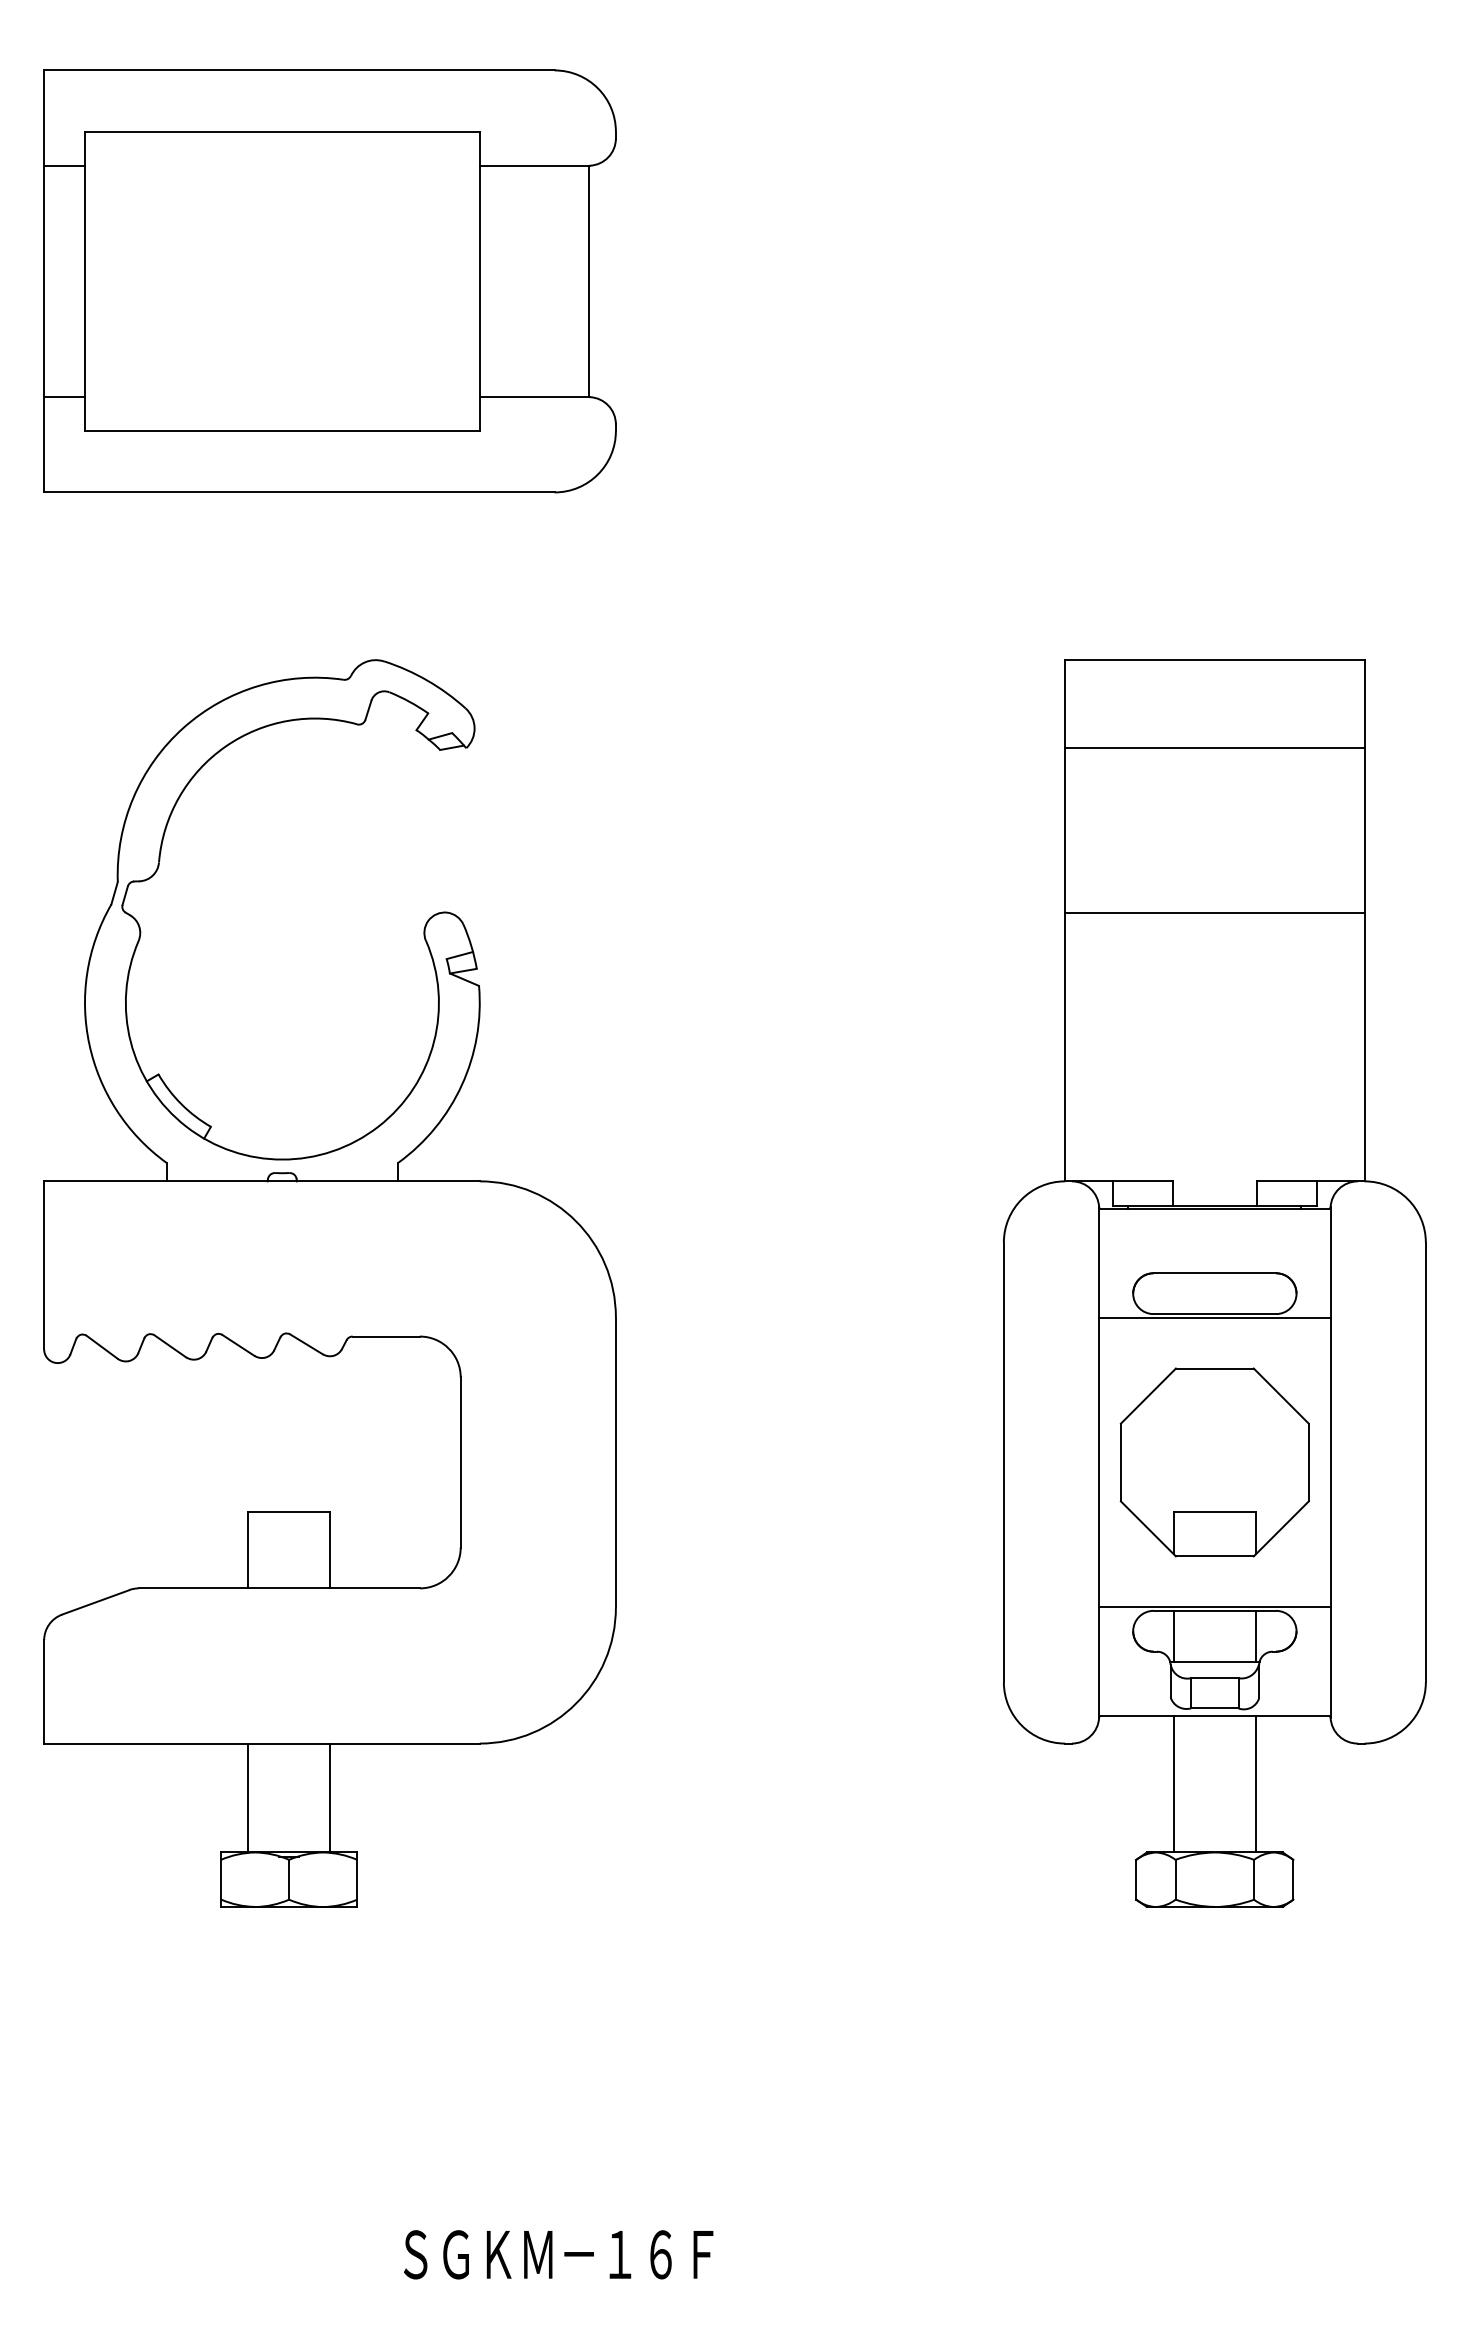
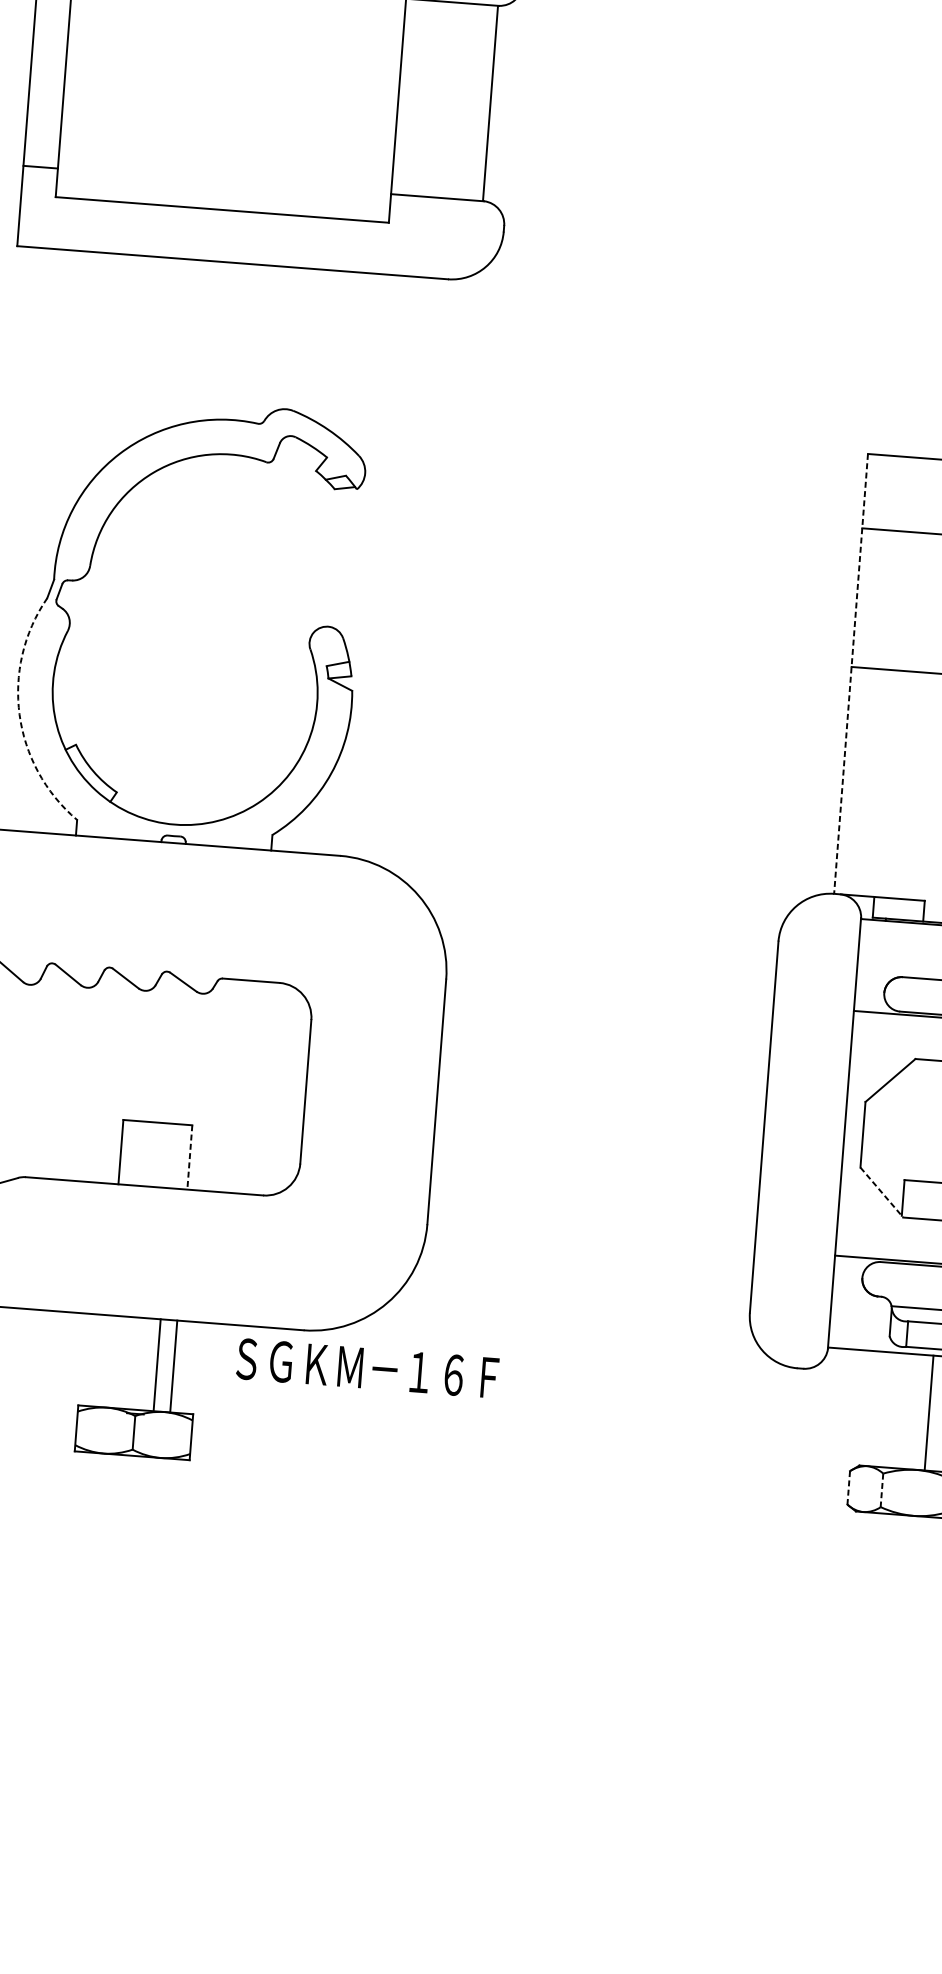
line: (1065, 920) -> (851, 673), solid -> dashed
arc: (89, 1044) -> (19, 715), solid -> dashed
line: (1148, 1528) -> (881, 1192), solid -> dashed
line: (330, 1550) -> (190, 1157), solid -> dashed
line: (1174, 1635) -> (896, 1284), removed
line: (1174, 1784) -> (929, 1413), moved
line: (248, 1797) -> (157, 1364), moved
line: (1136, 1879) -> (849, 1487), solid -> dashed
line: (1175, 1879) -> (881, 1490), solid -> dashed
text: (558, 2254) -> (367, 1368), moved

